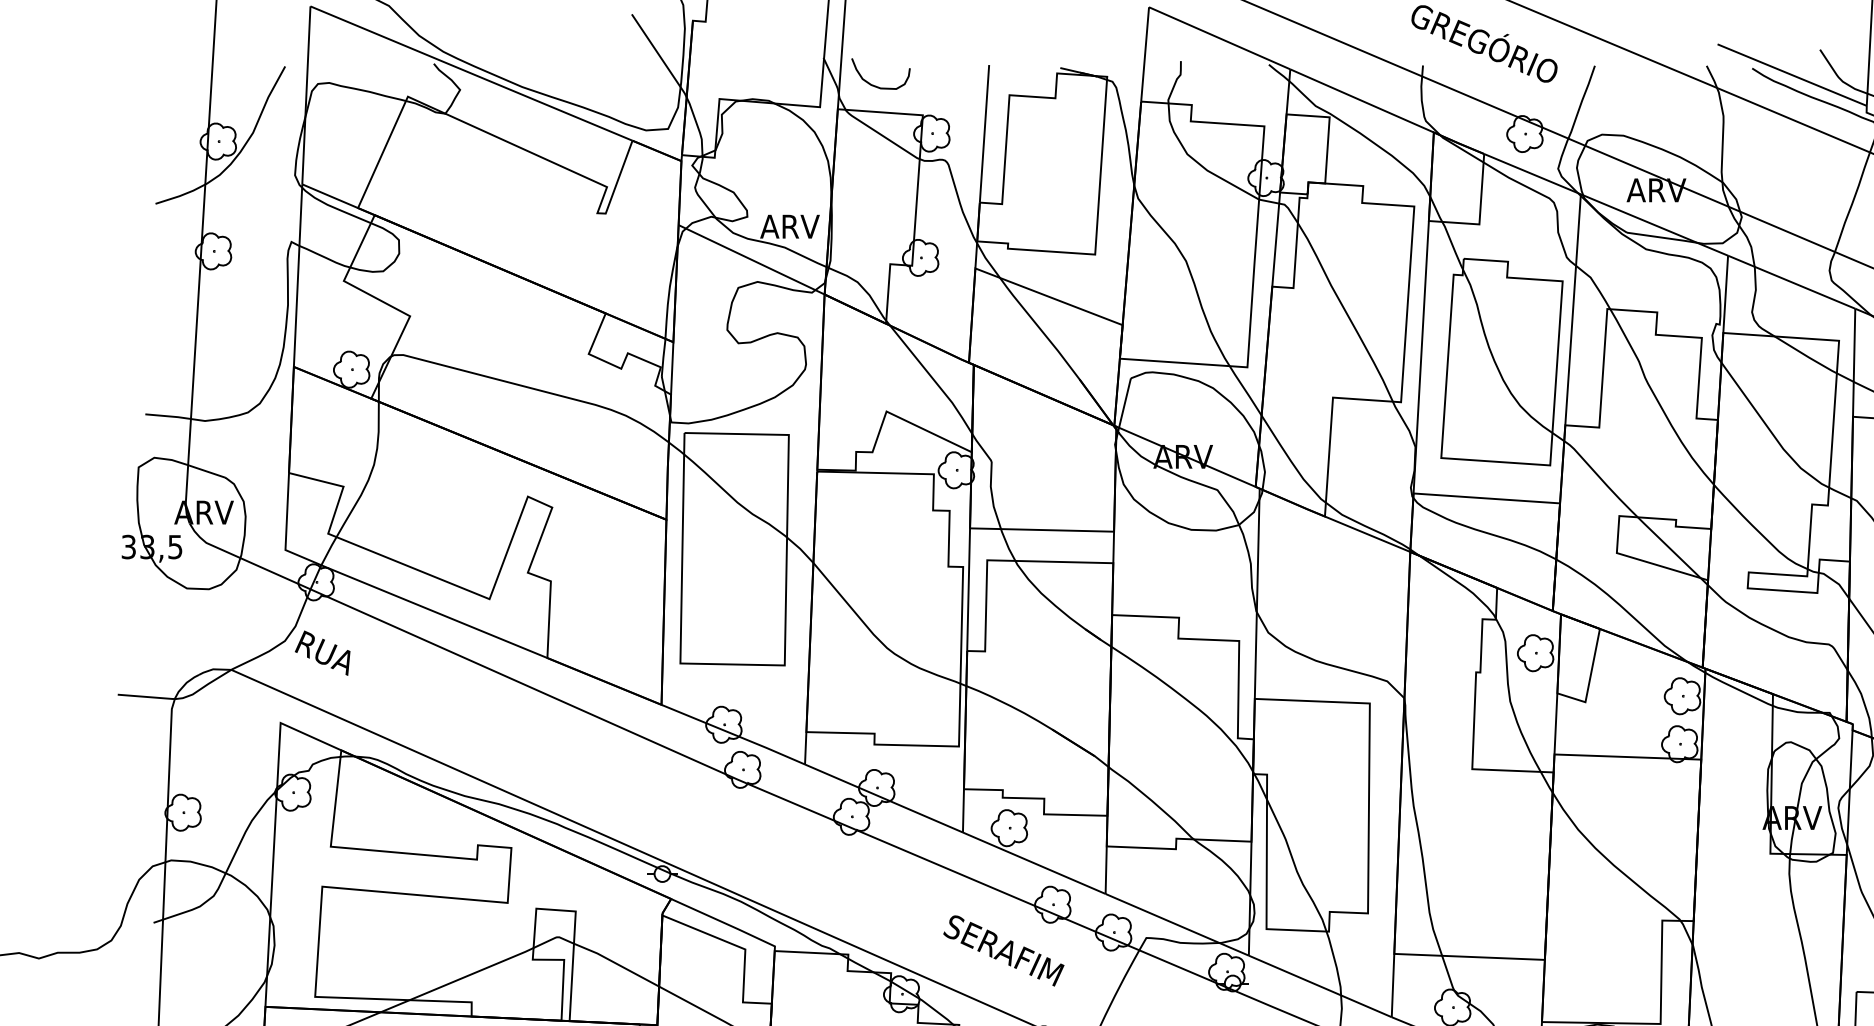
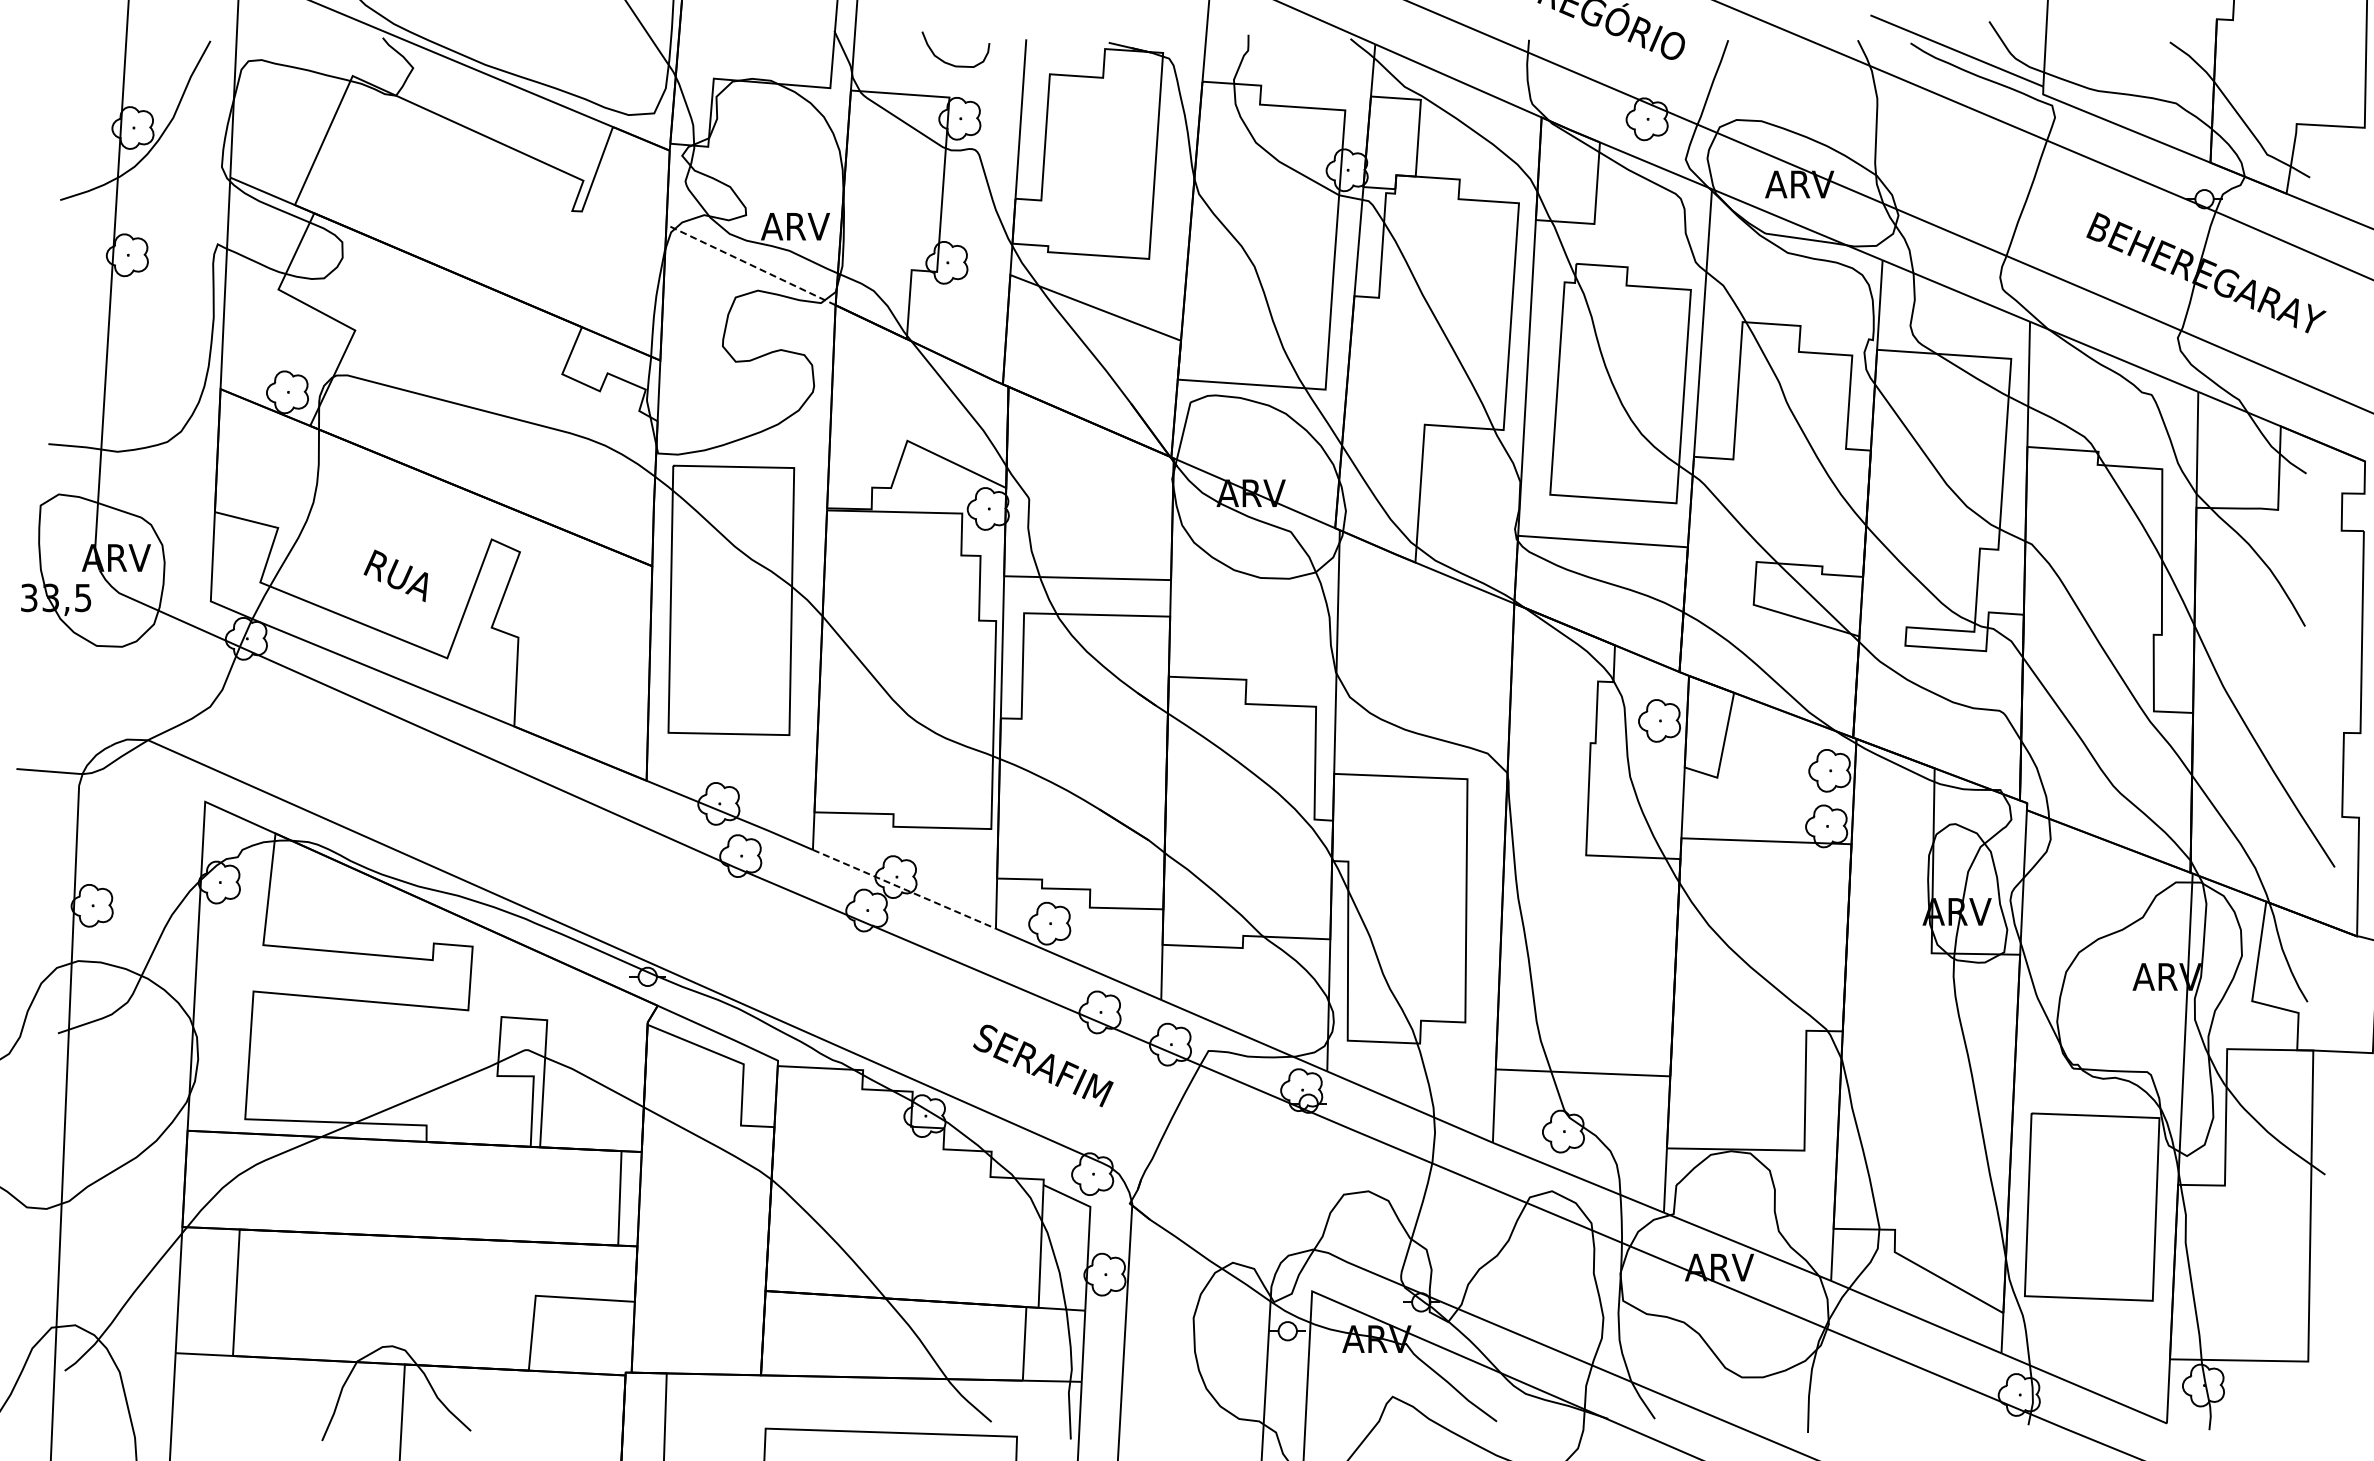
curve: (874, 85) -> (948, 62), moved
line: (752, 260) -> (751, 265), solid -> dashed
text: (322, 652) -> (395, 575), moved
line: (884, 798) -> (904, 889), solid -> dashed

